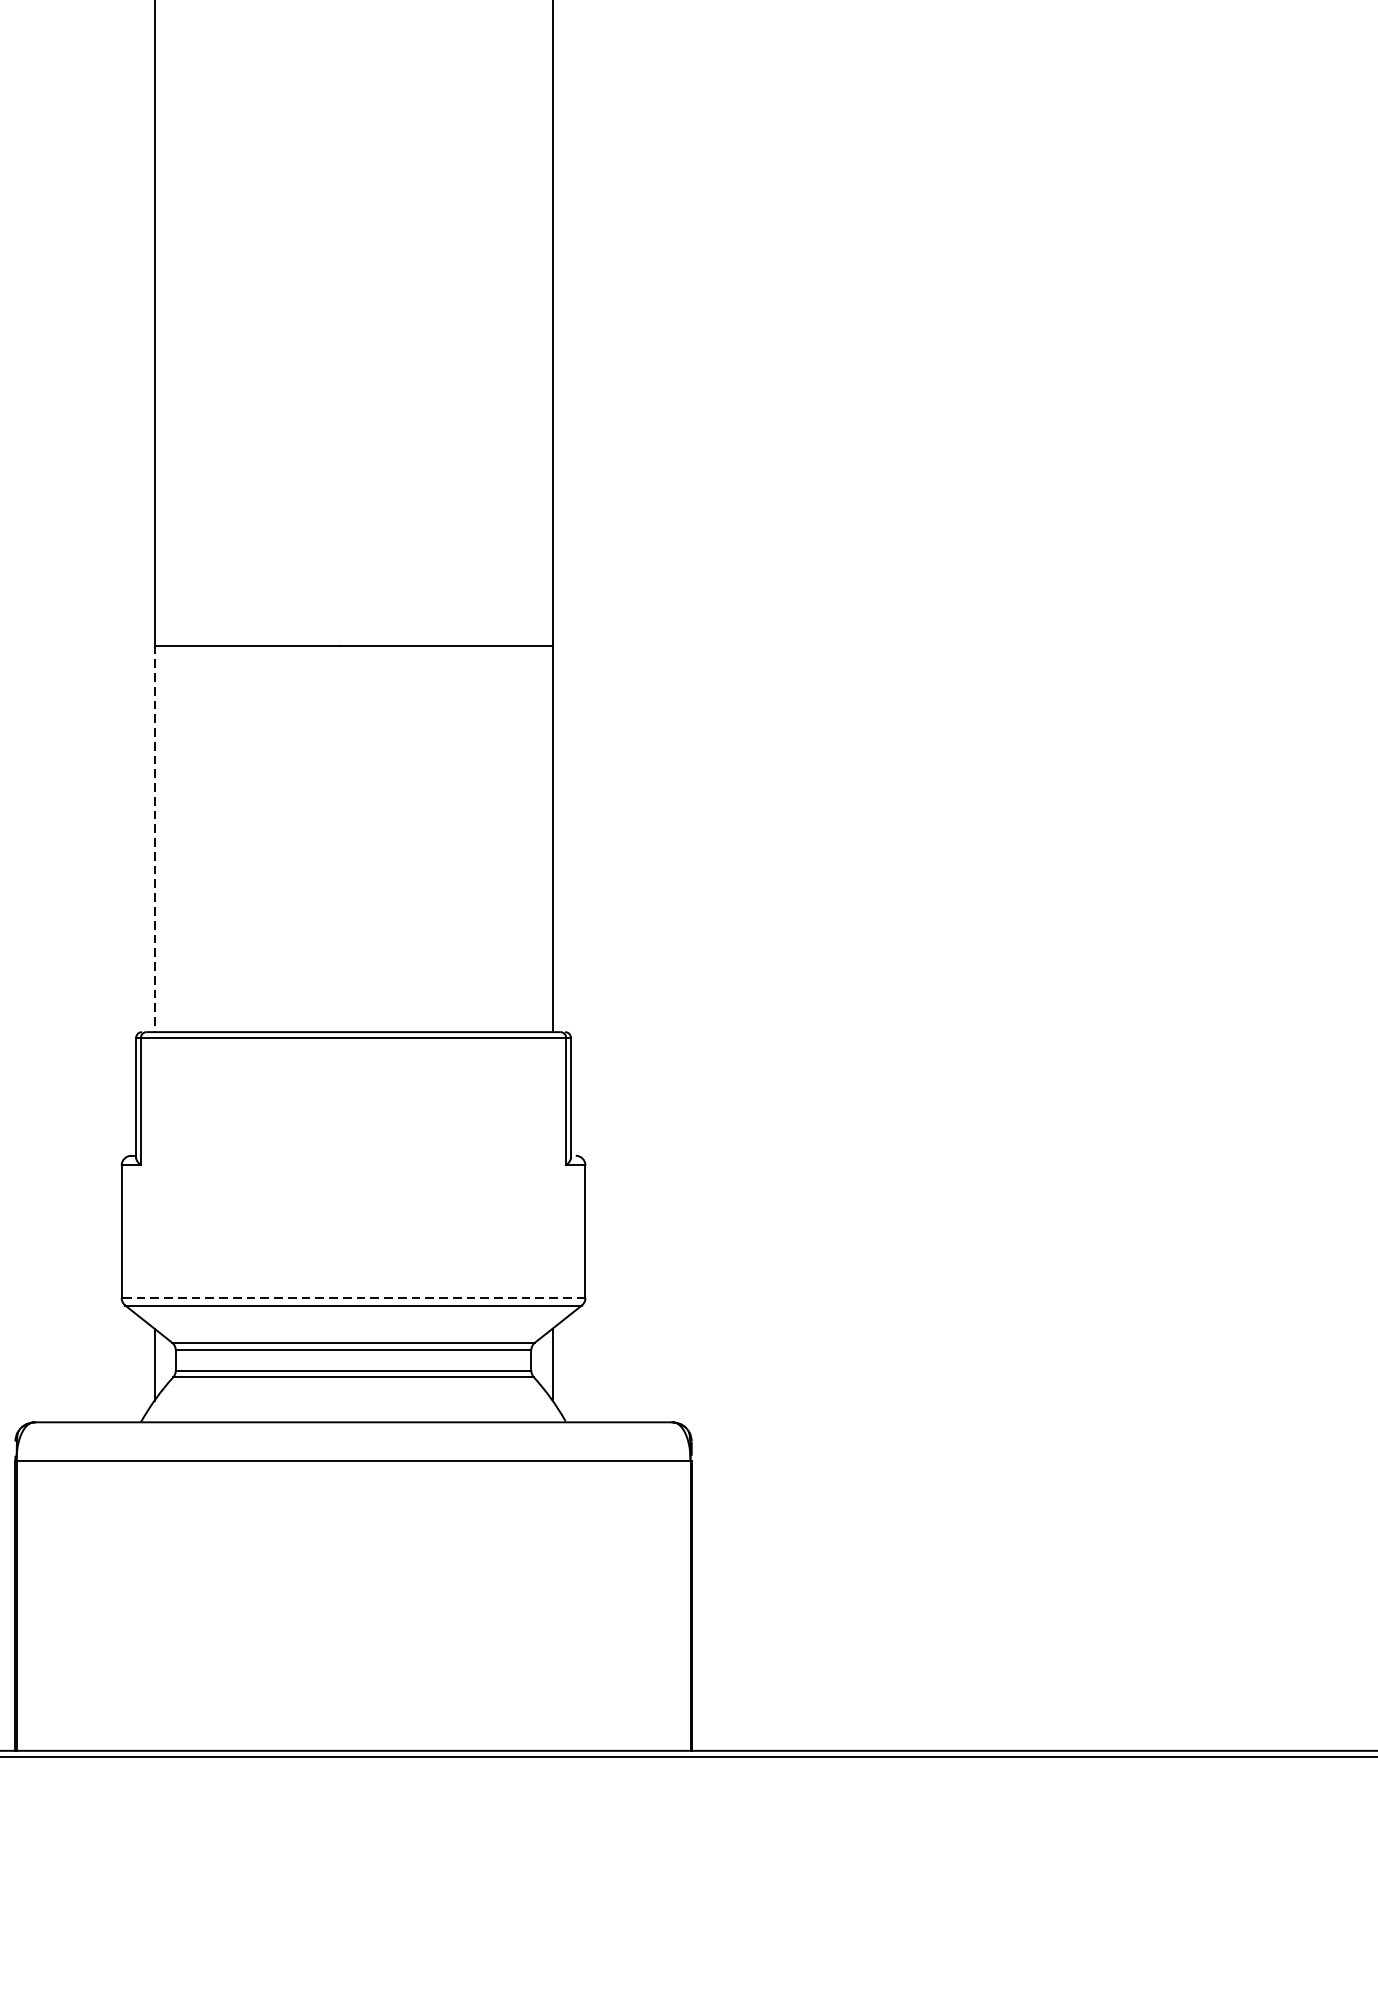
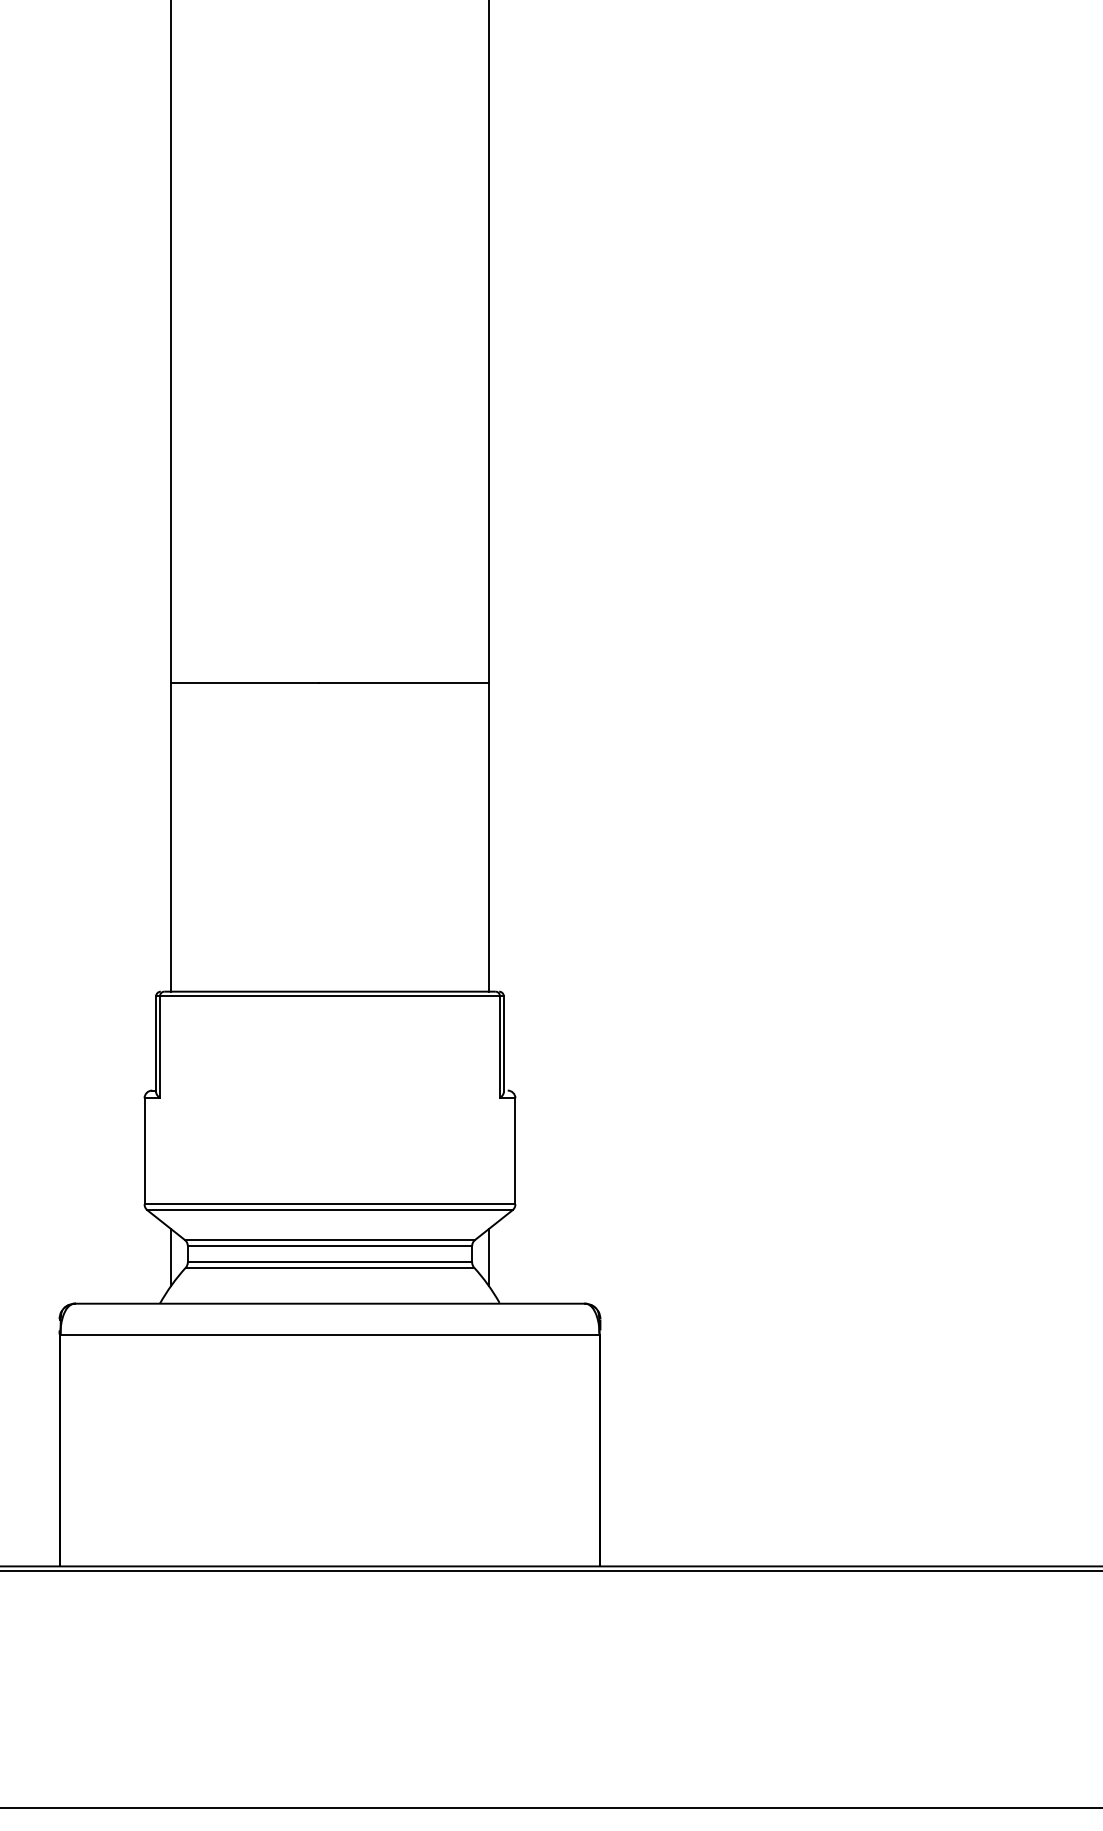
line: (154, 839) -> (170, 837), dashed -> solid
line: (352, 1298) -> (329, 1204), dashed -> solid

